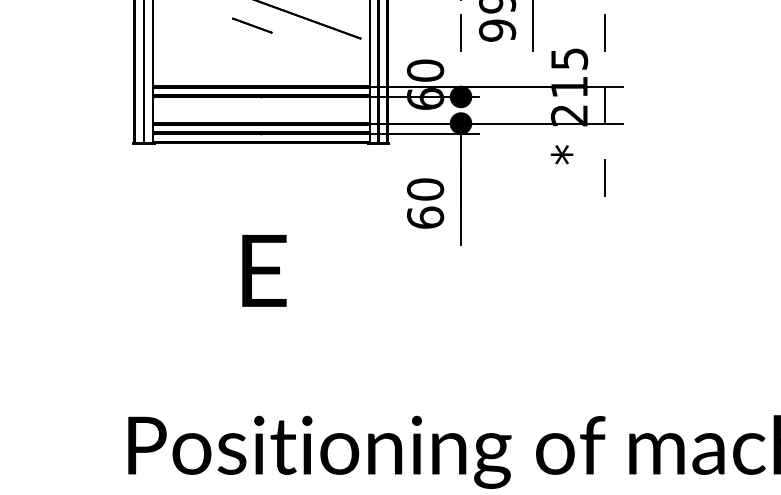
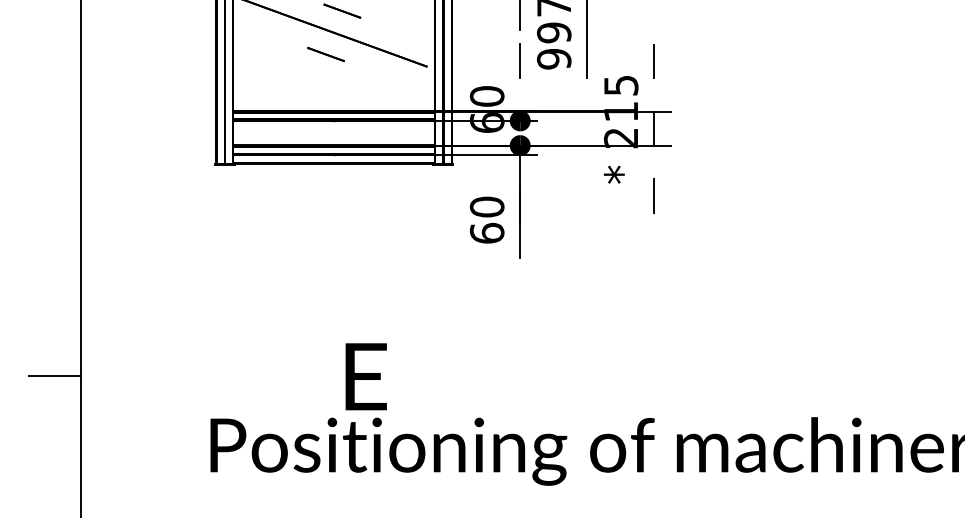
text: (263, 270) -> (365, 376), moved

